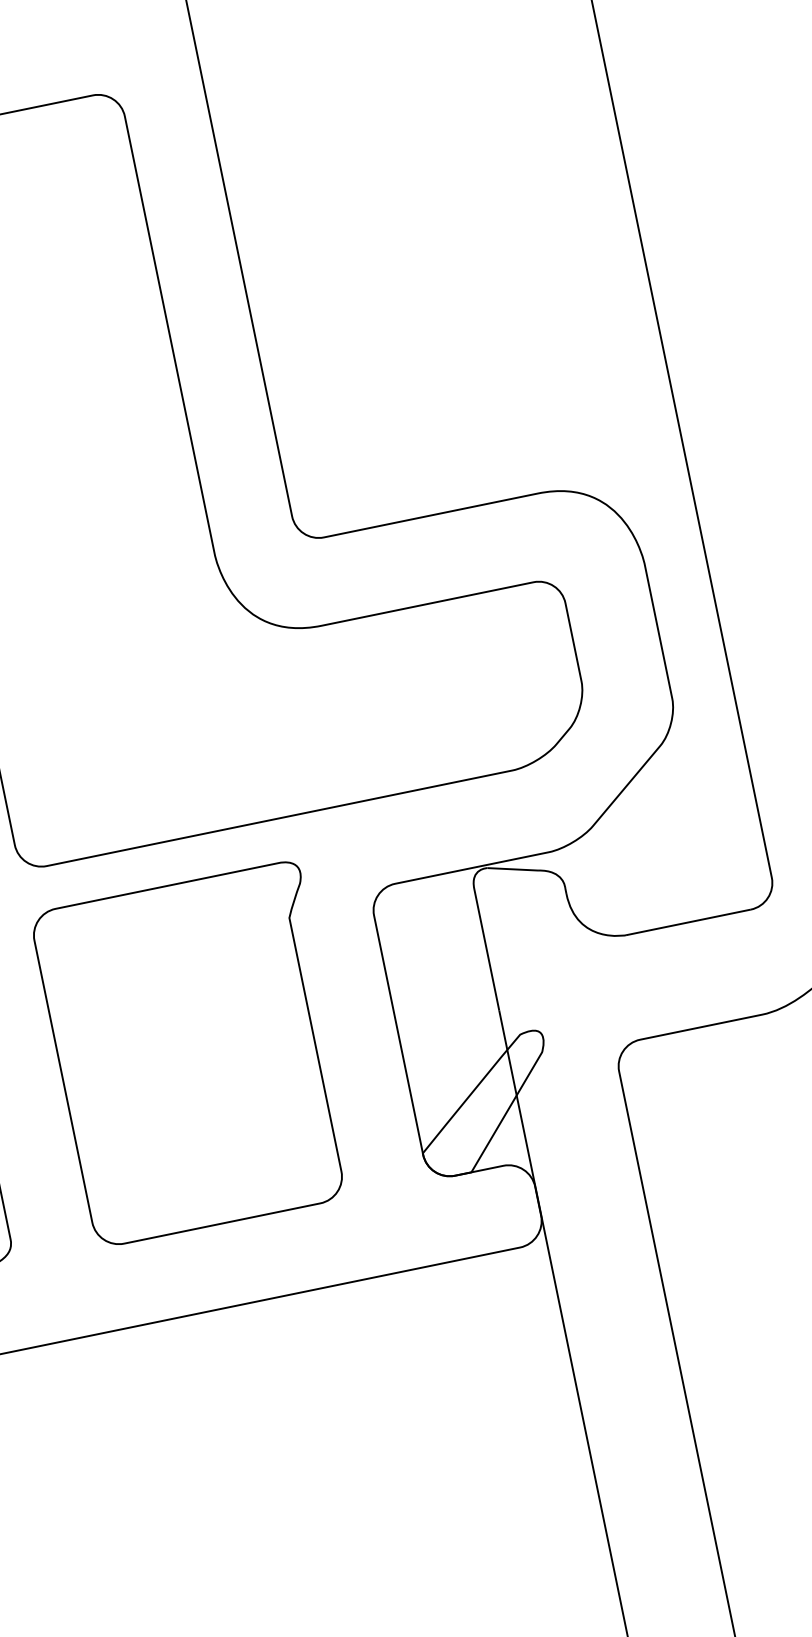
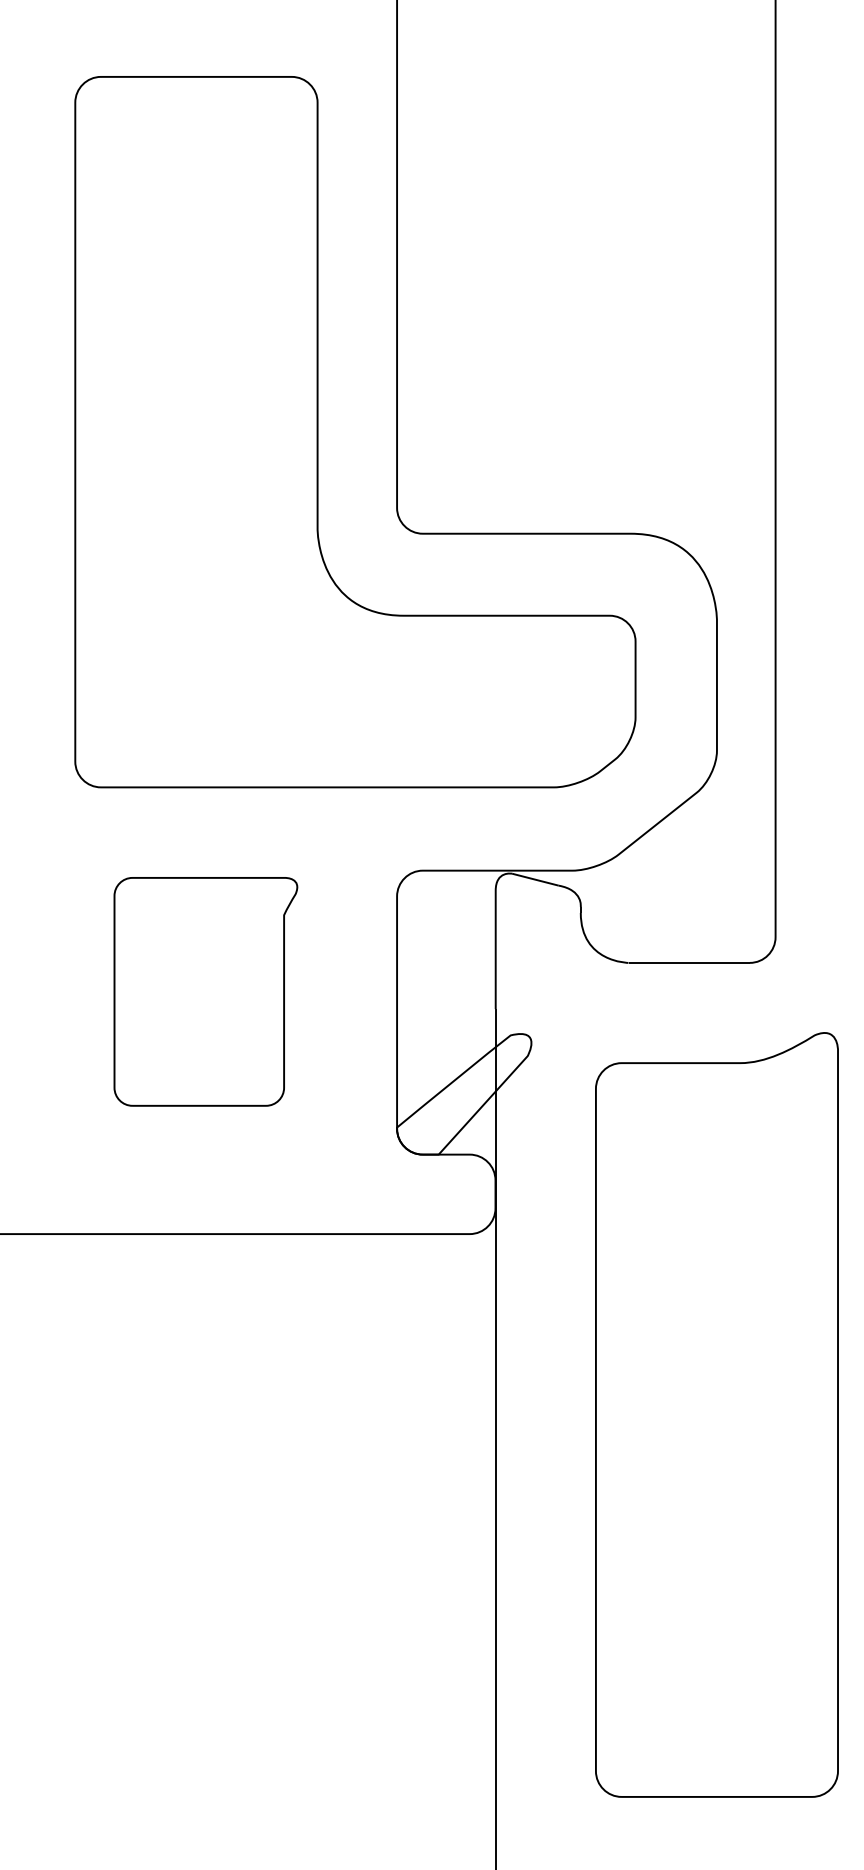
part: (197, 1053) -> (205, 991), size x0.7

